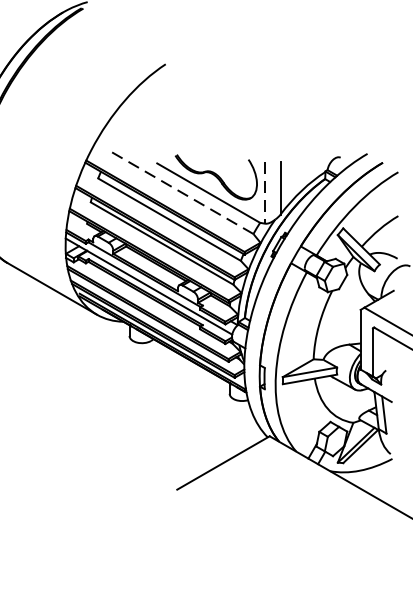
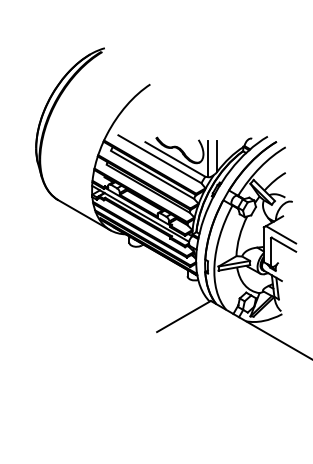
line: (181, 193) -> (159, 159), dashed -> solid
line: (265, 193) -> (208, 159), dashed -> solid

